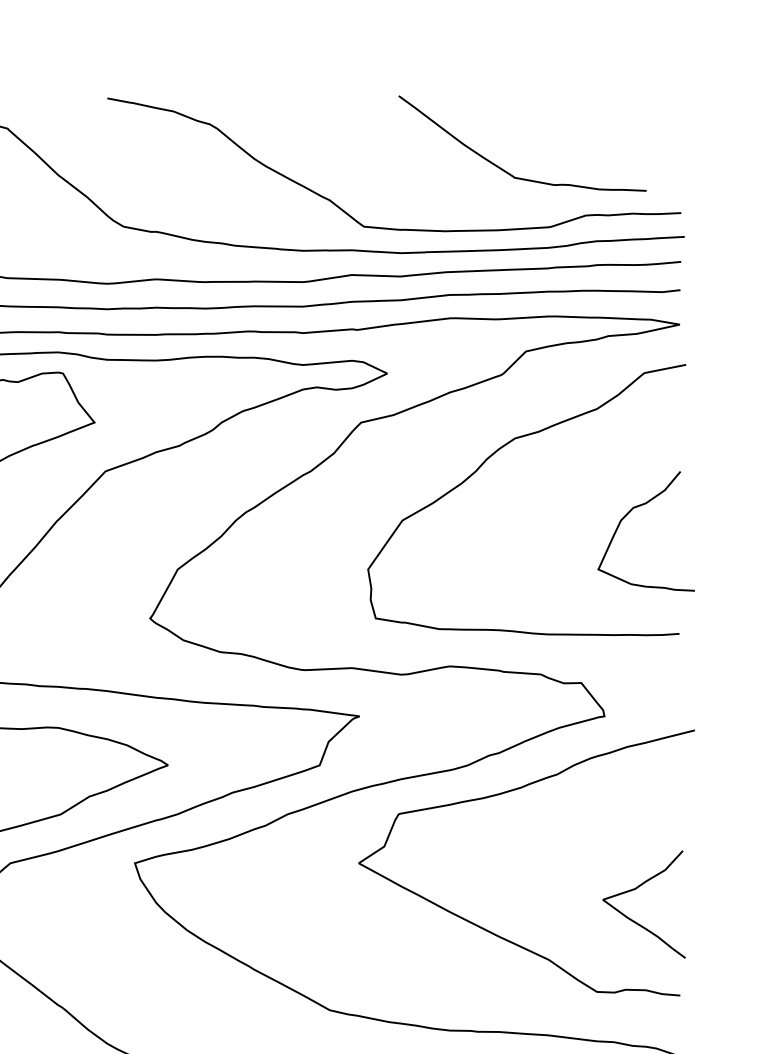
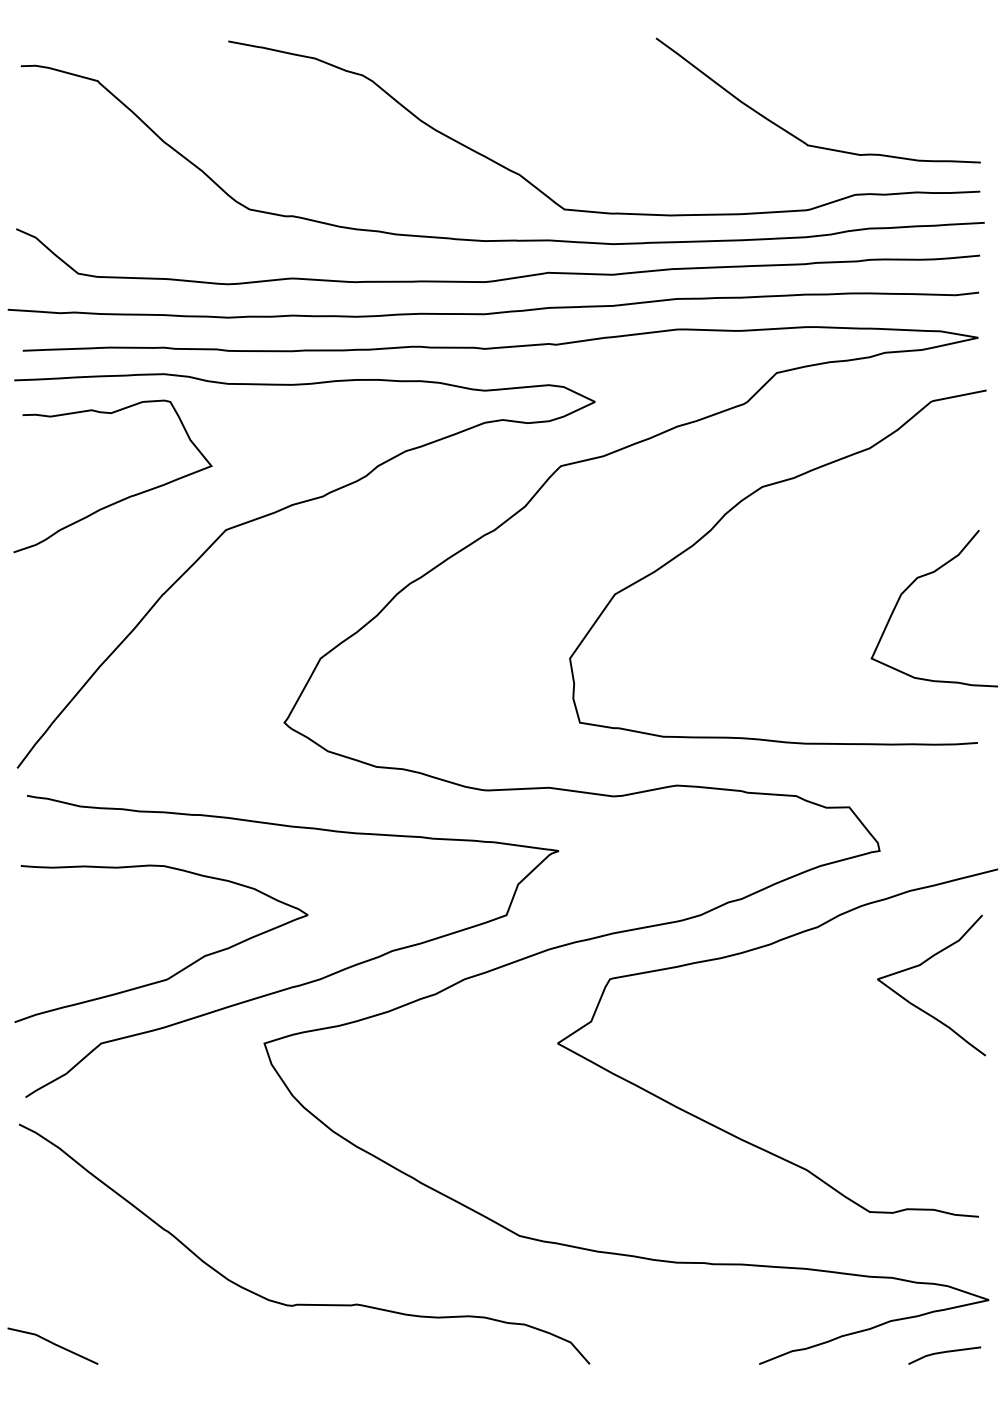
curve: (507, 171) -> (798, 137), moved
curve: (636, 889) -> (921, 965), moved

